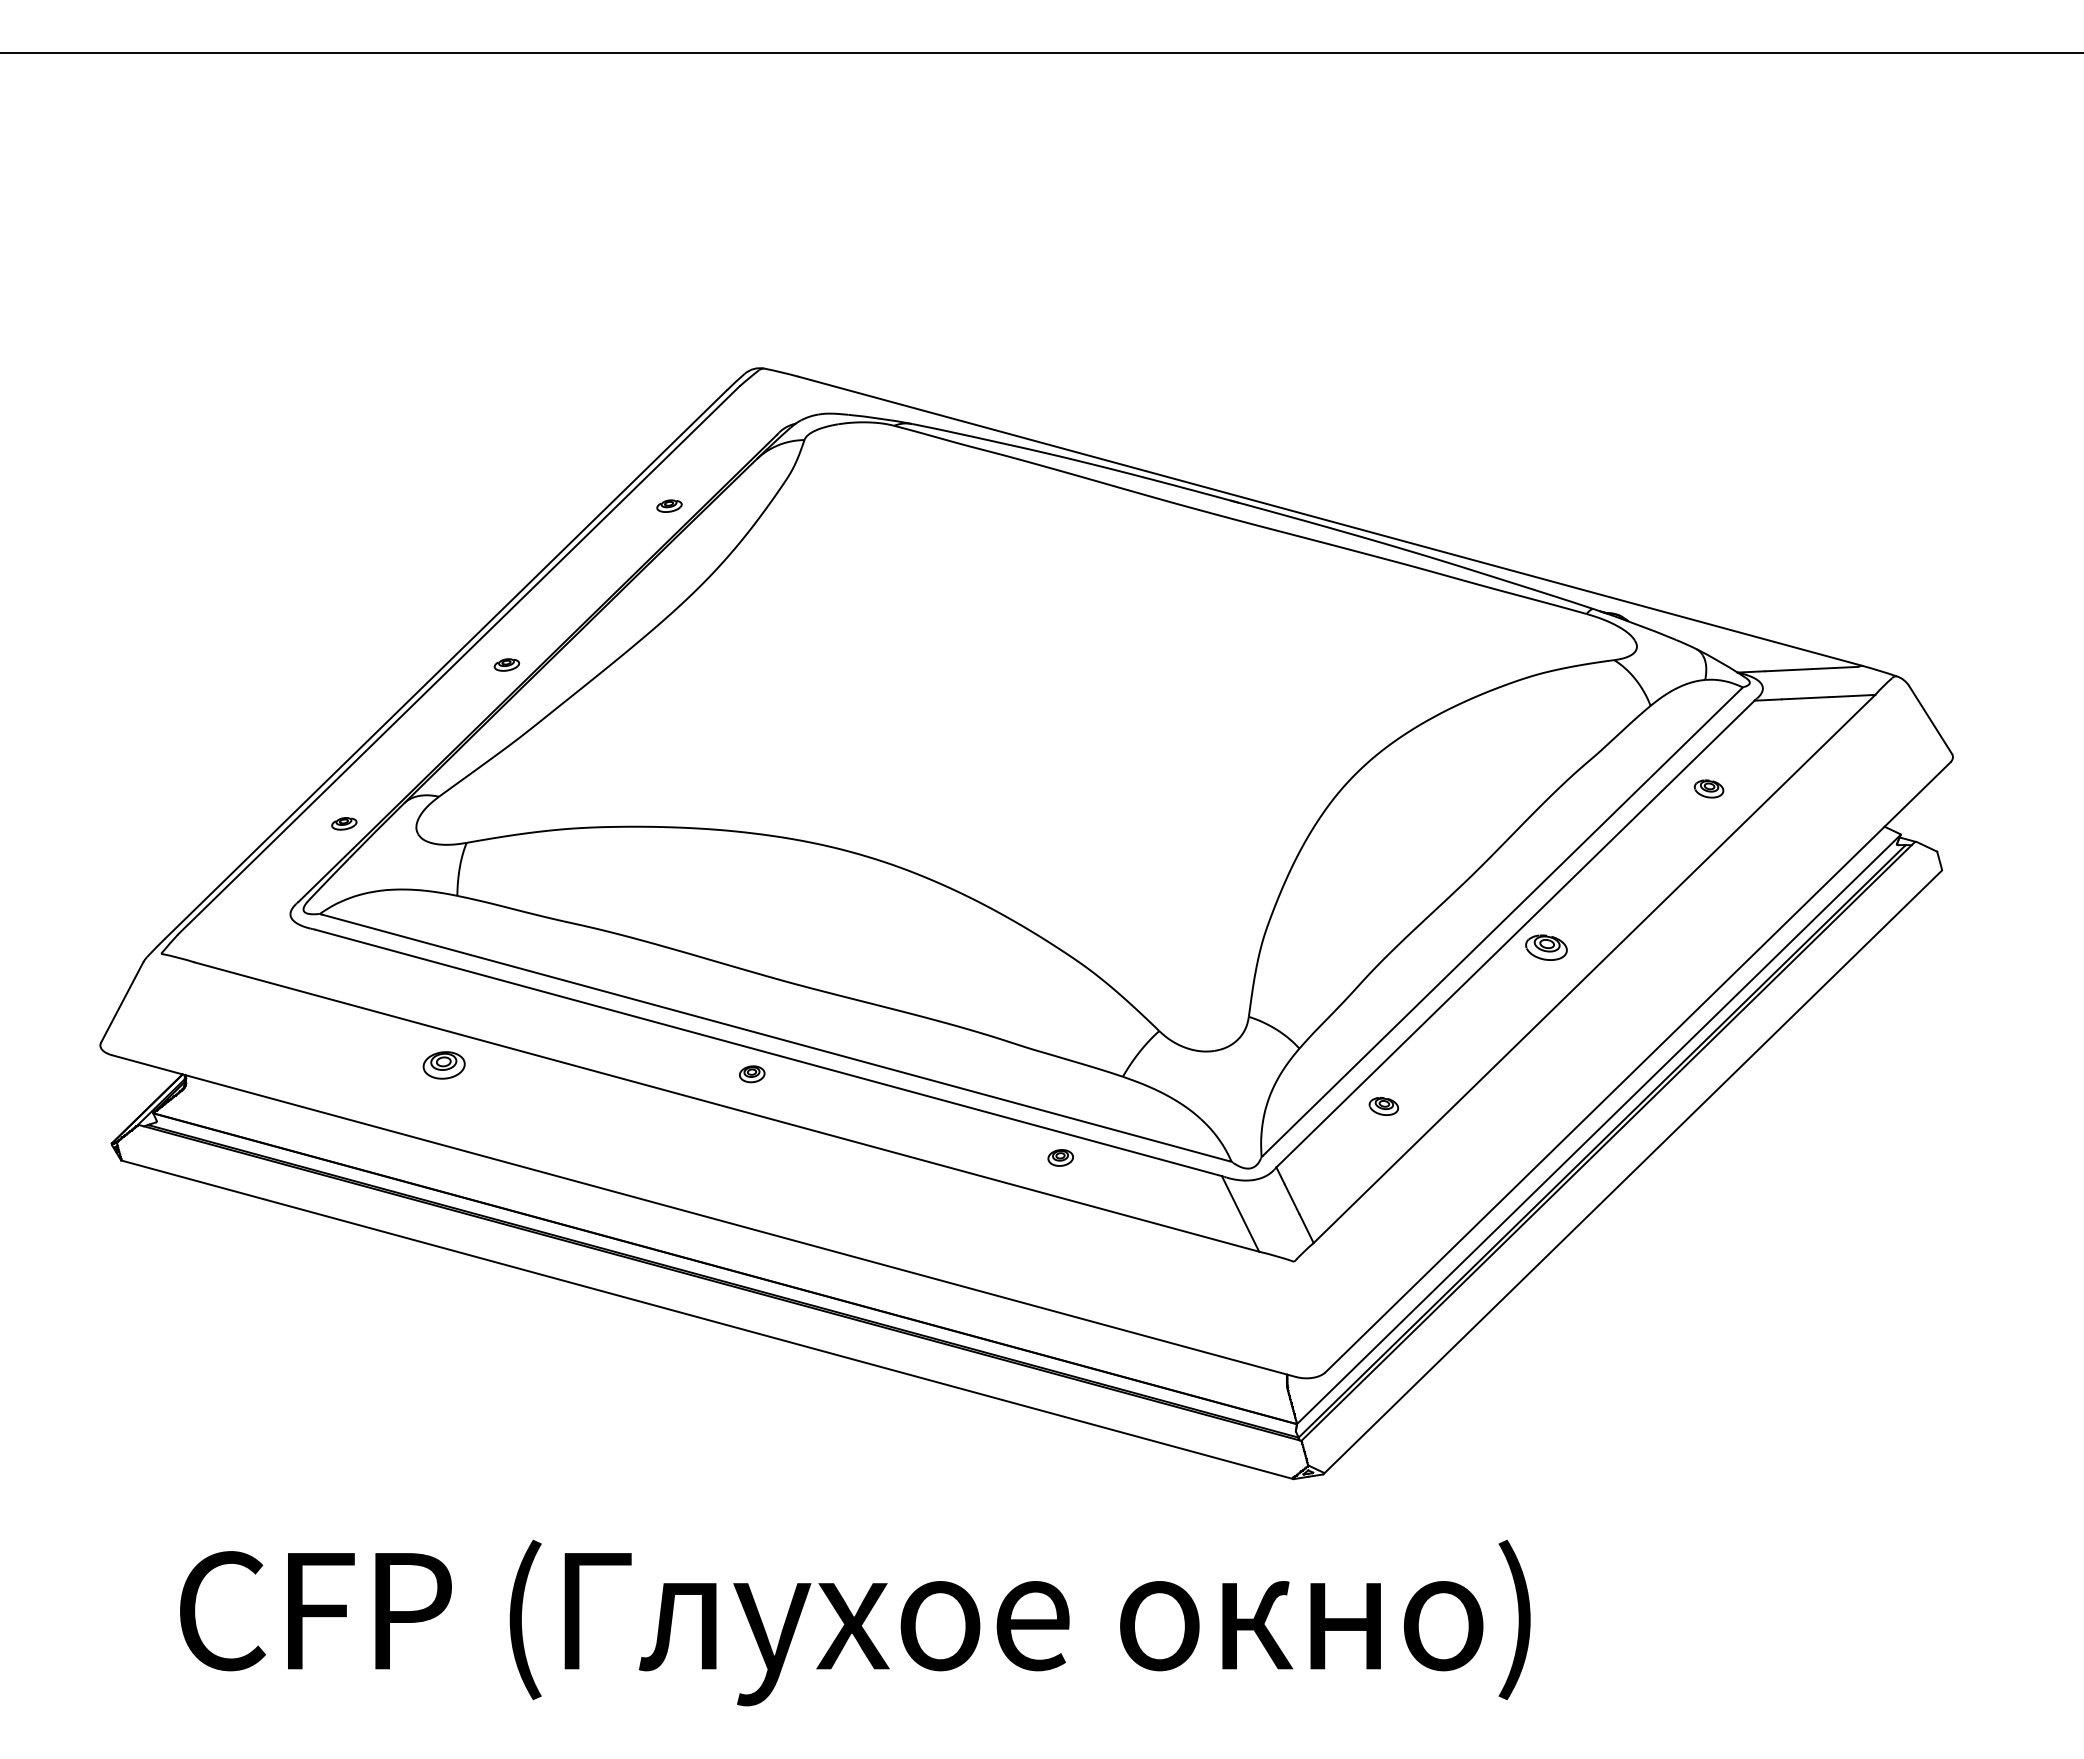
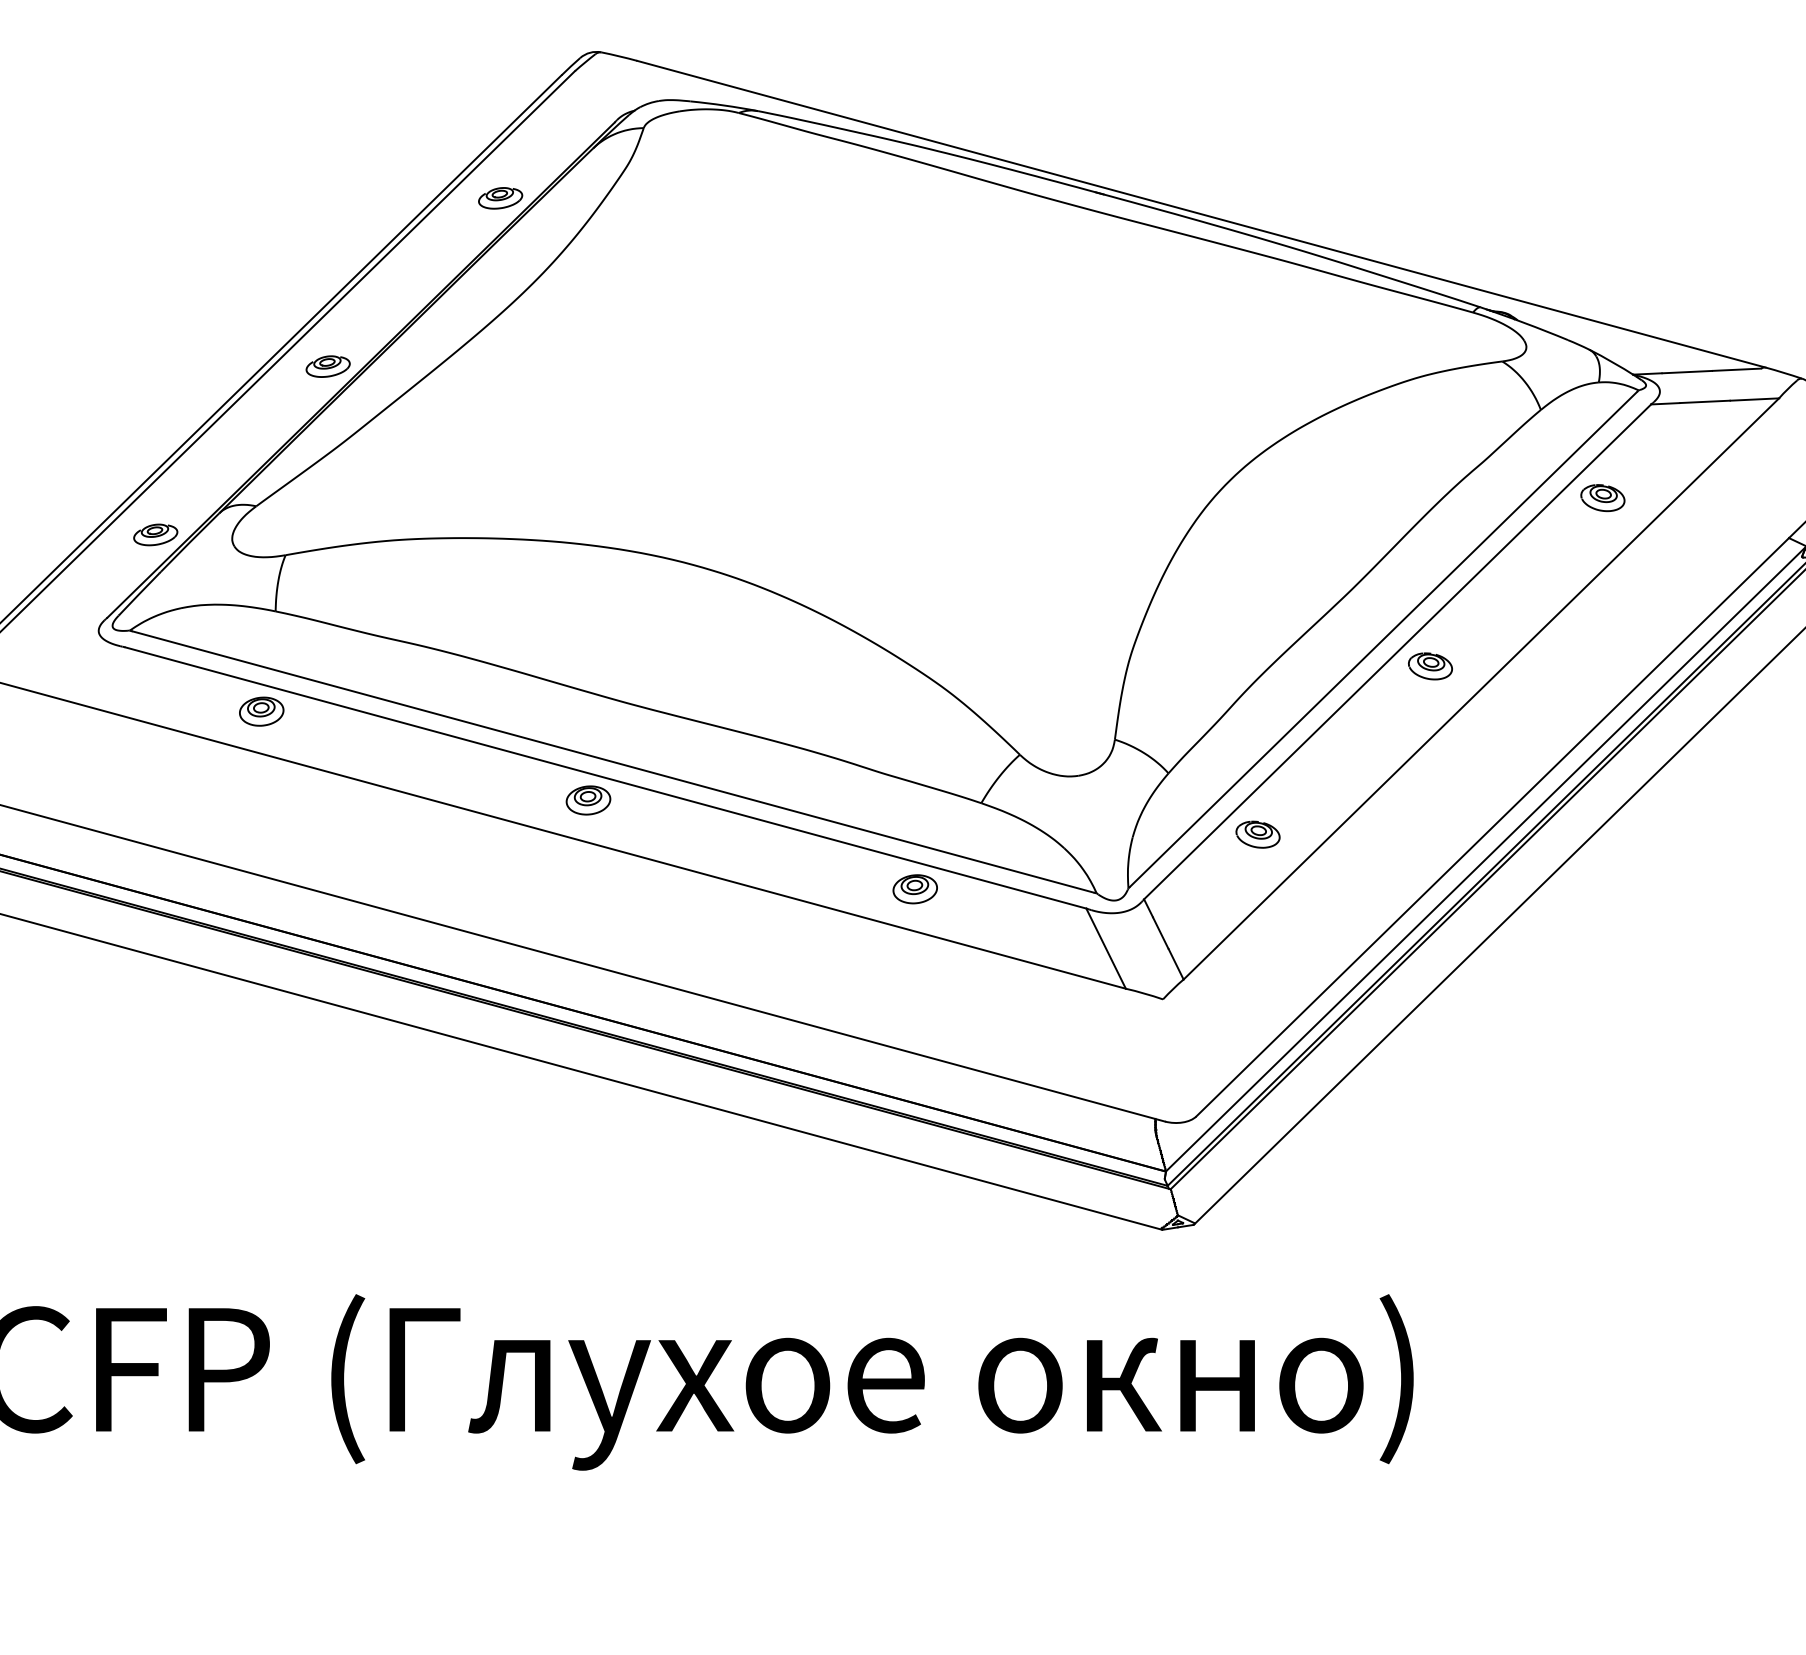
part: (669, 505) -> (500, 197), size x1.67
part: (506, 664) -> (327, 366), size x1.67
part: (1708, 788) -> (1602, 497), size x1.43
part: (344, 823) -> (156, 534), size x1.67
part: (443, 1065) -> (260, 711), moved
part: (751, 1074) -> (587, 800), size x1.67
part: (1383, 1106) -> (1257, 834), size x1.43
part: (1060, 1157) -> (915, 888), size x1.67

